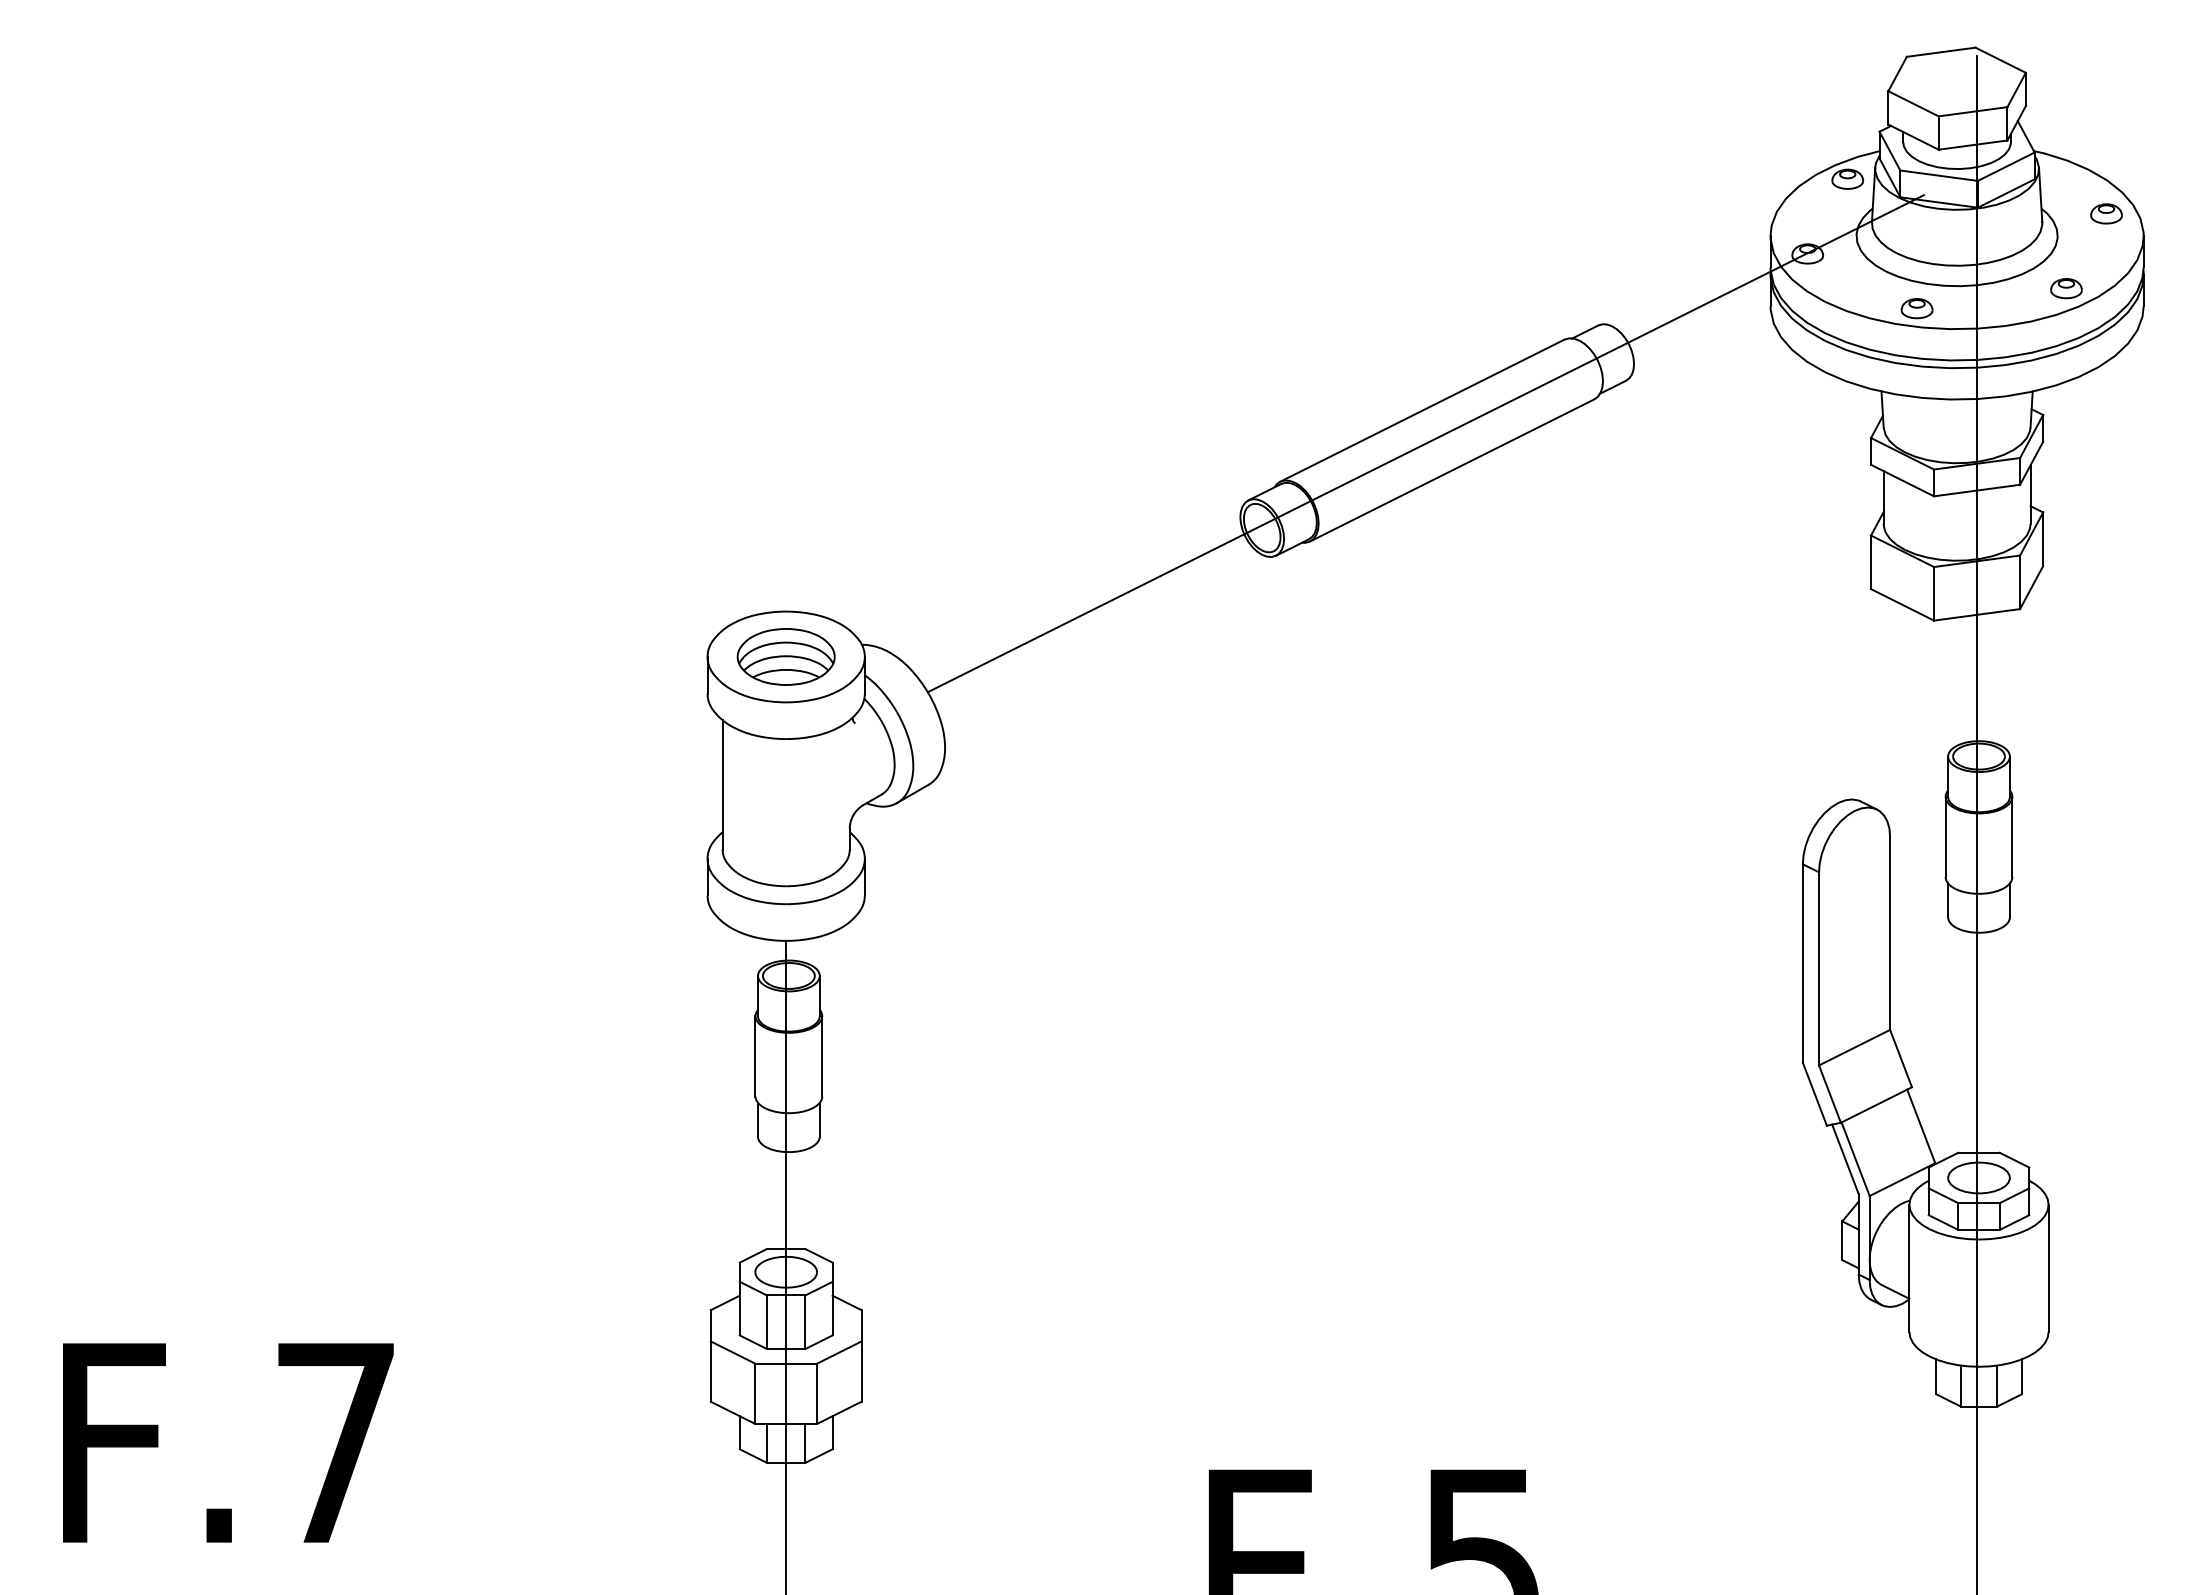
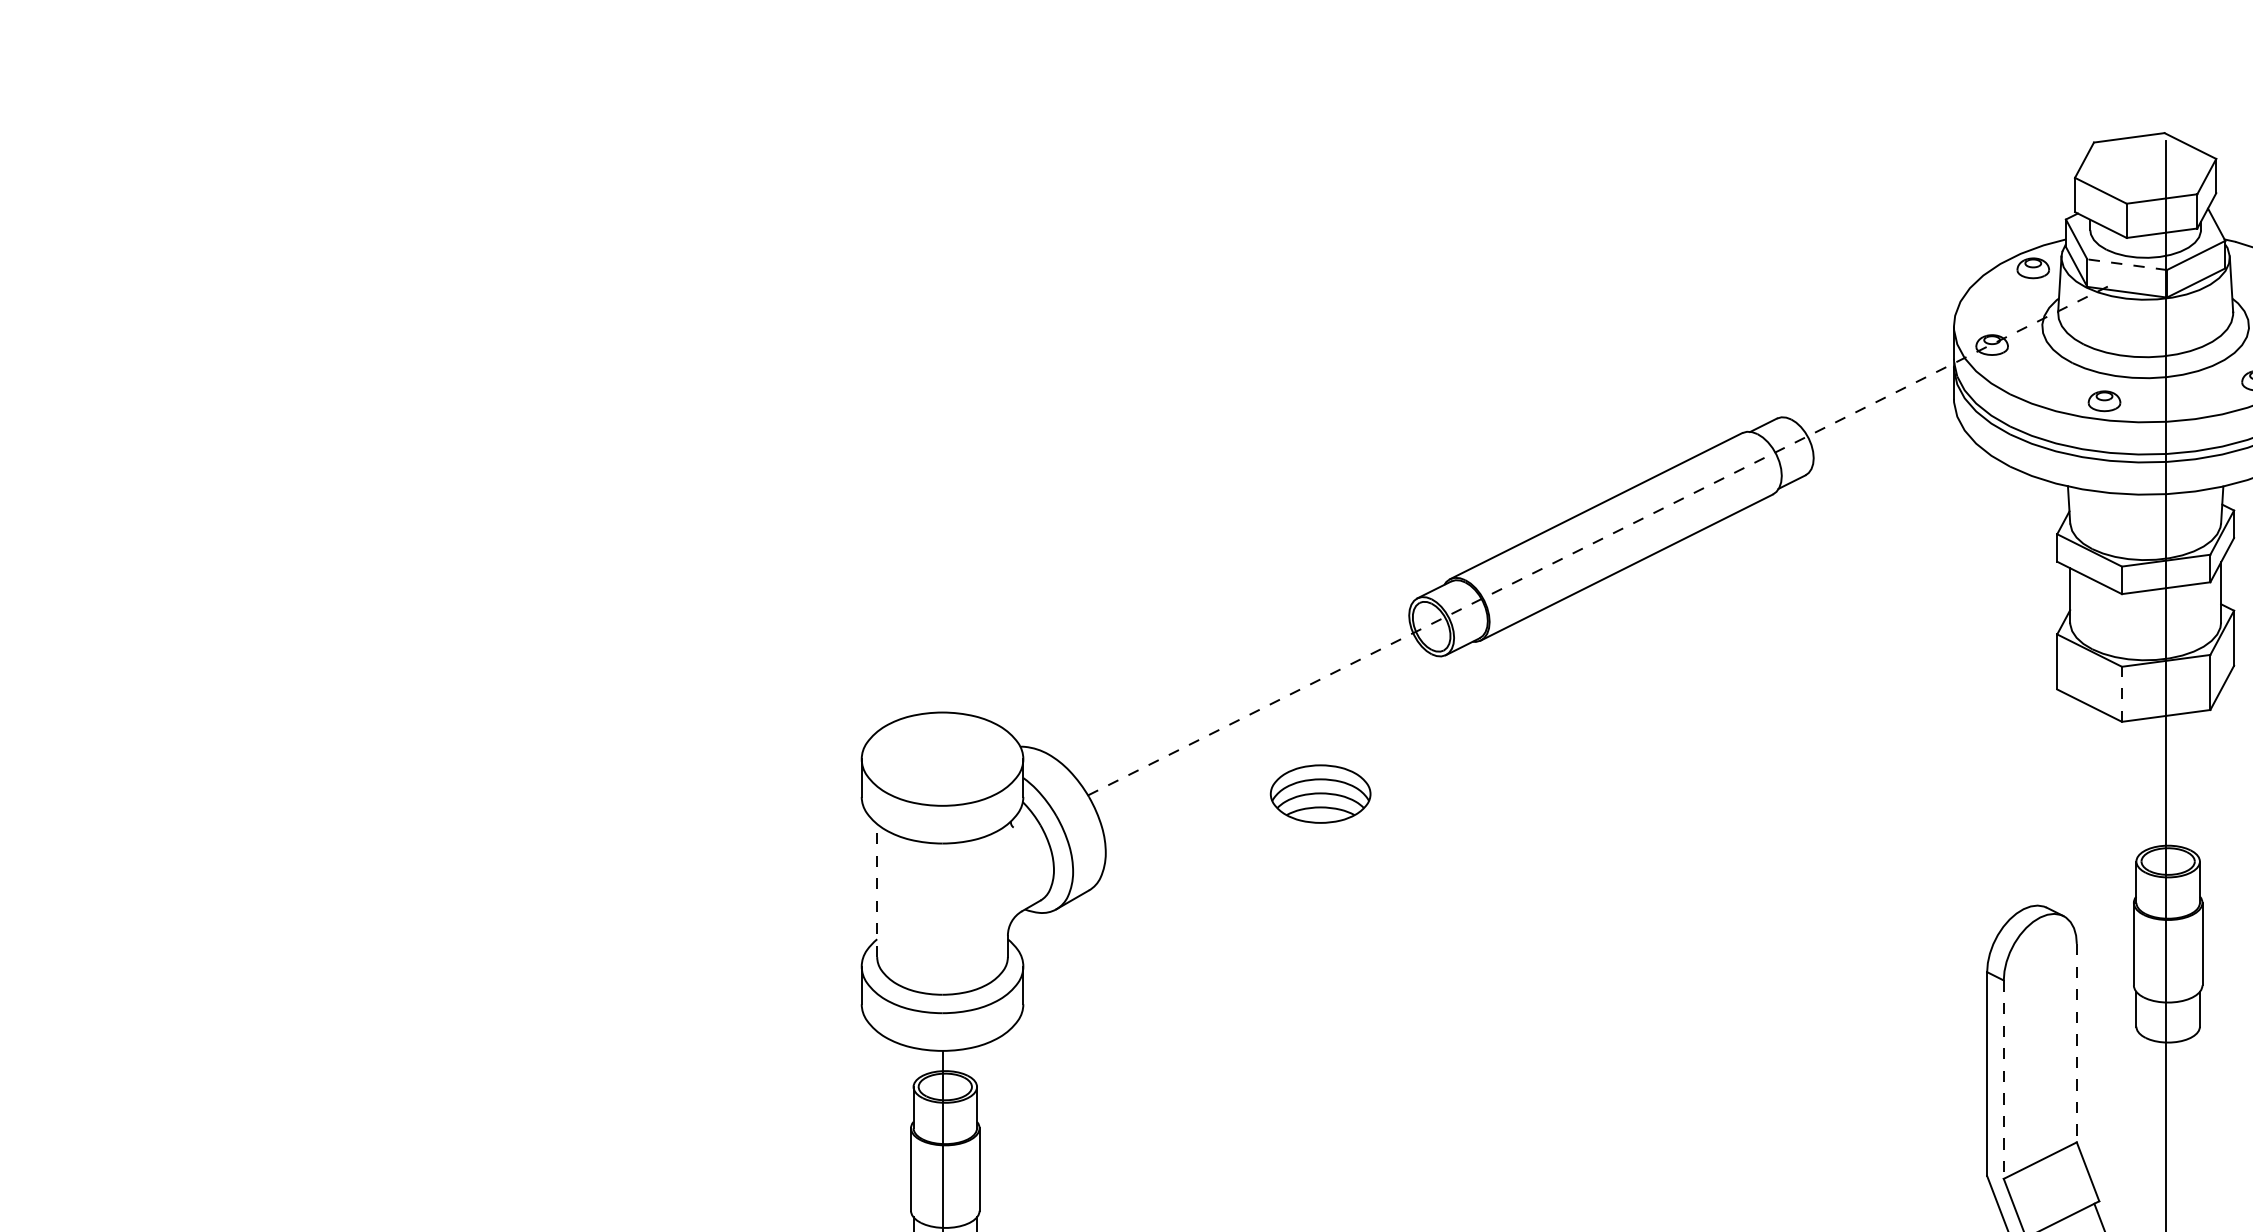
line: (1938, 175) -> (2126, 264), solid -> dashed
line: (1425, 443) -> (1599, 539), solid -> dashed
line: (1934, 593) -> (2122, 693), solid -> dashed
part: (785, 656) -> (1319, 793), moved
line: (722, 784) -> (877, 890), solid -> dashed
line: (1890, 933) -> (2077, 1043), solid -> dashed
line: (1819, 968) -> (2004, 1079), solid -> dashed

